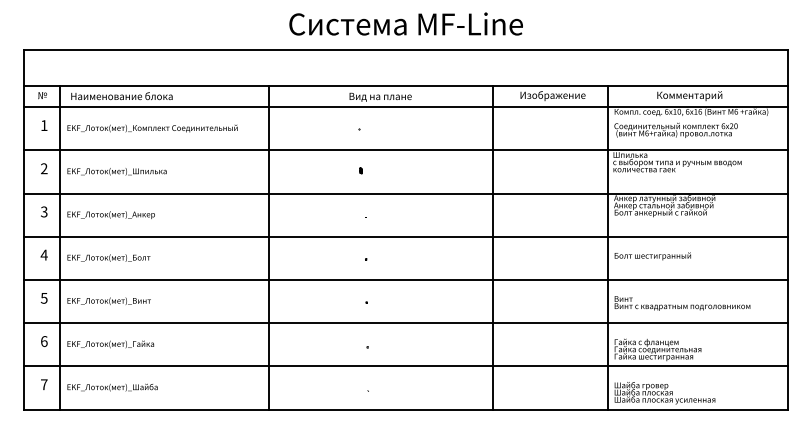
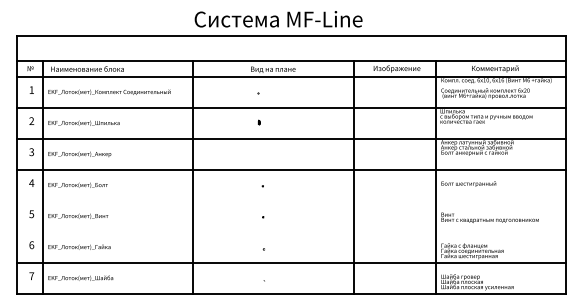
text: (406, 24) -> (278, 19), moved
line: (406, 280) -> (291, 201), removed
line: (406, 323) -> (291, 232), removed

